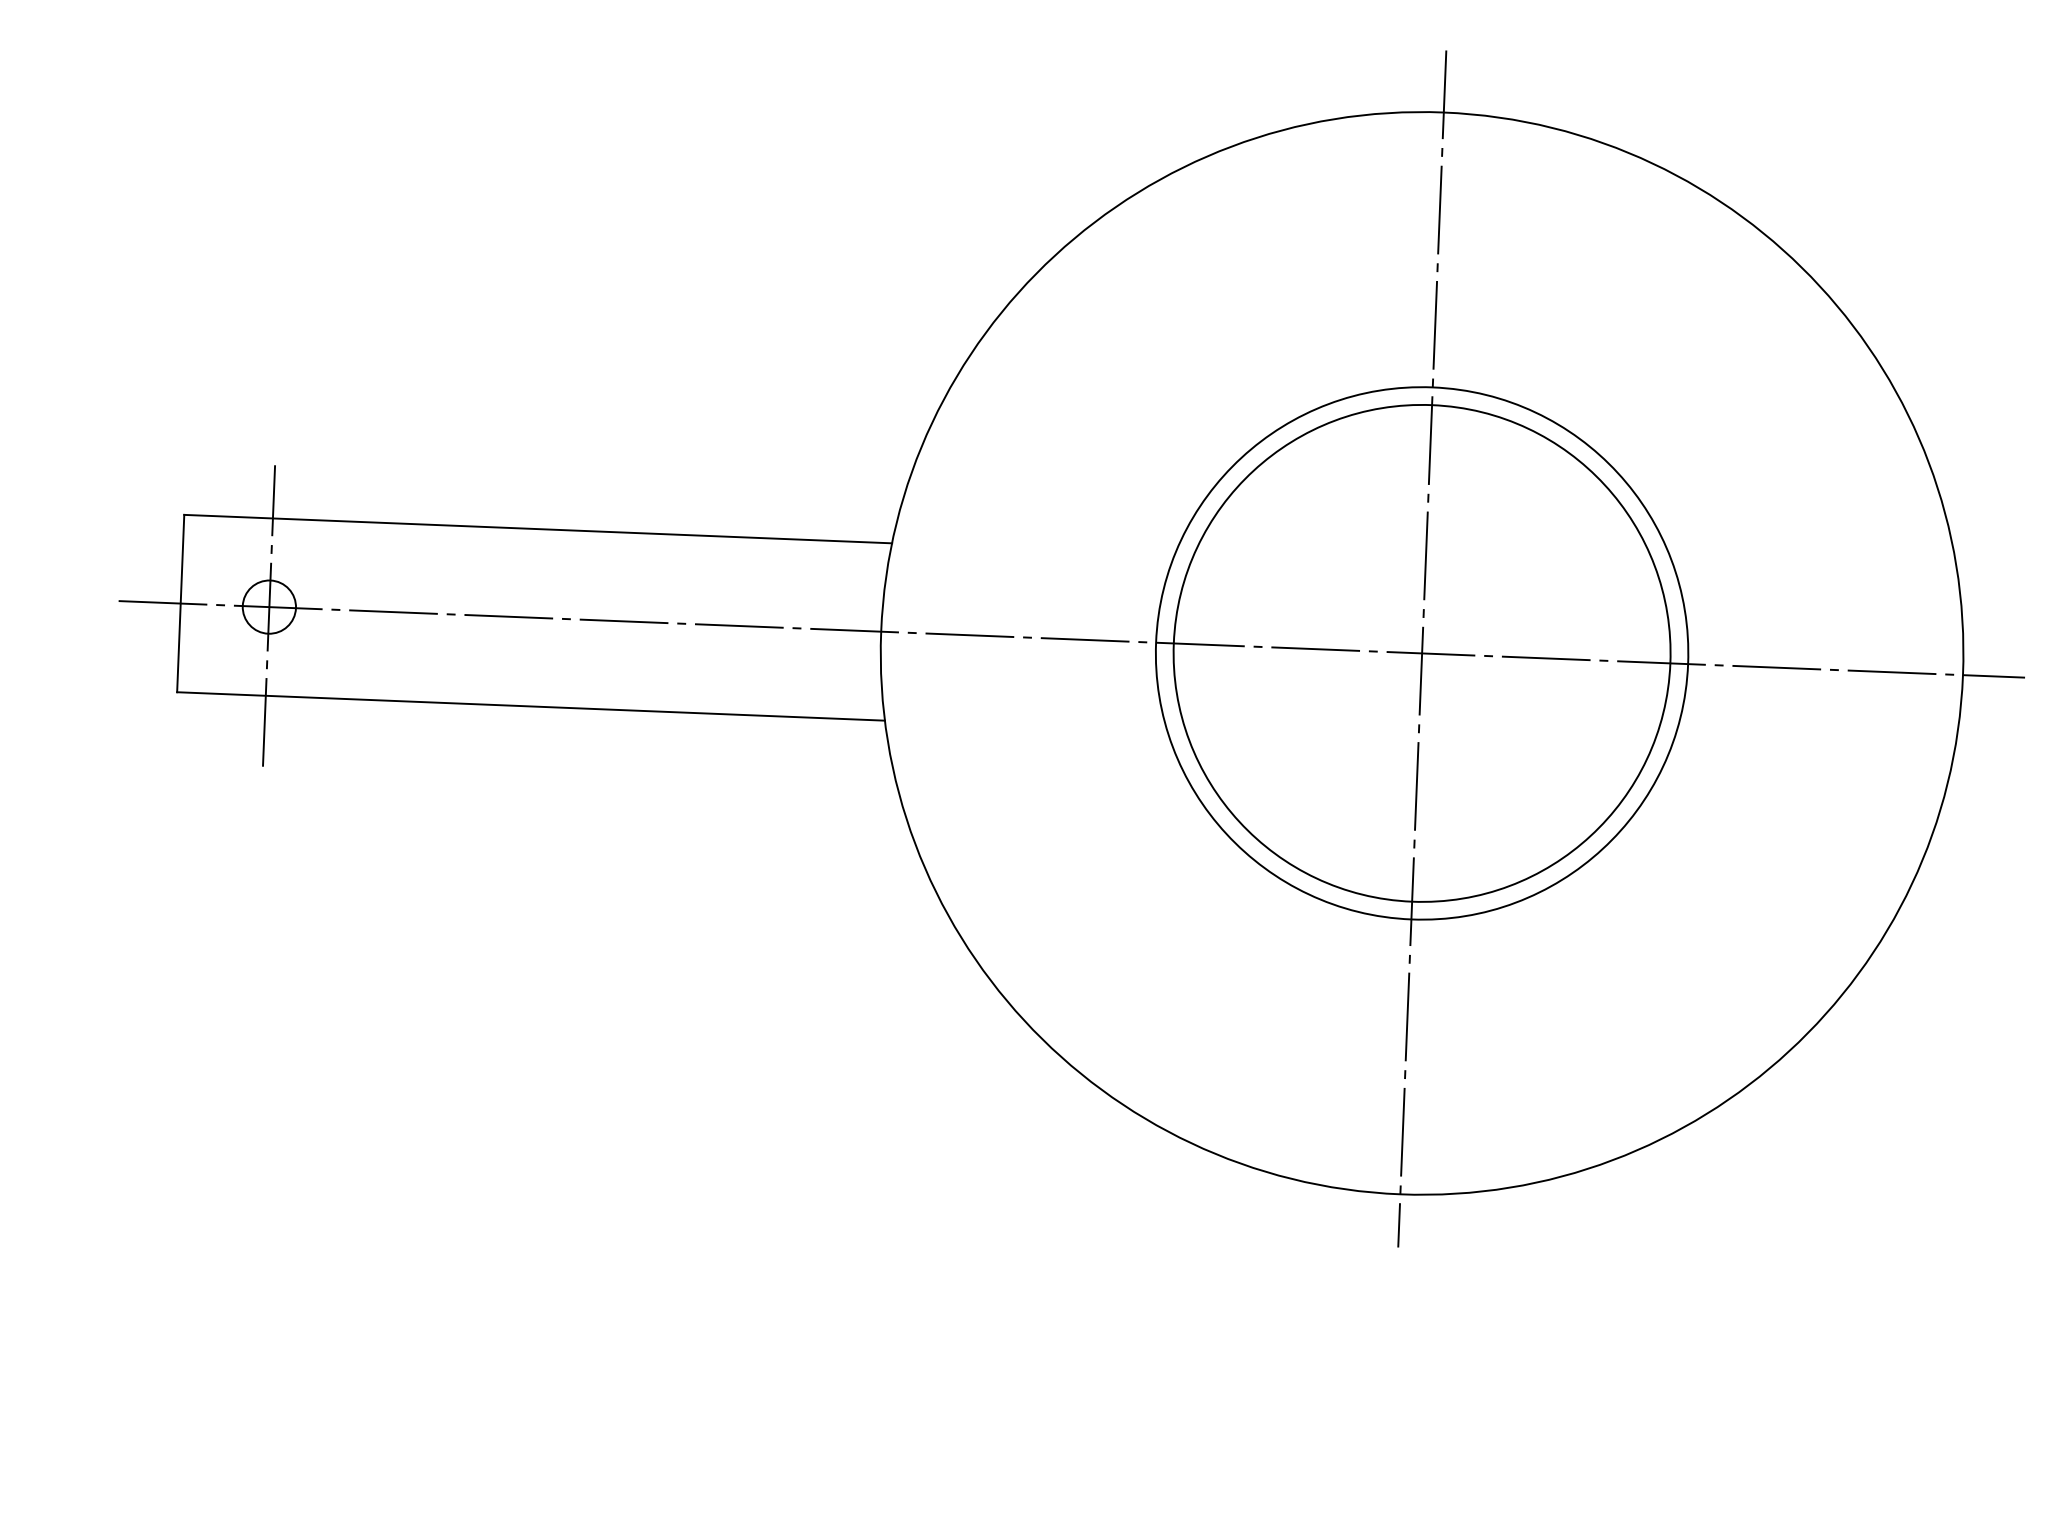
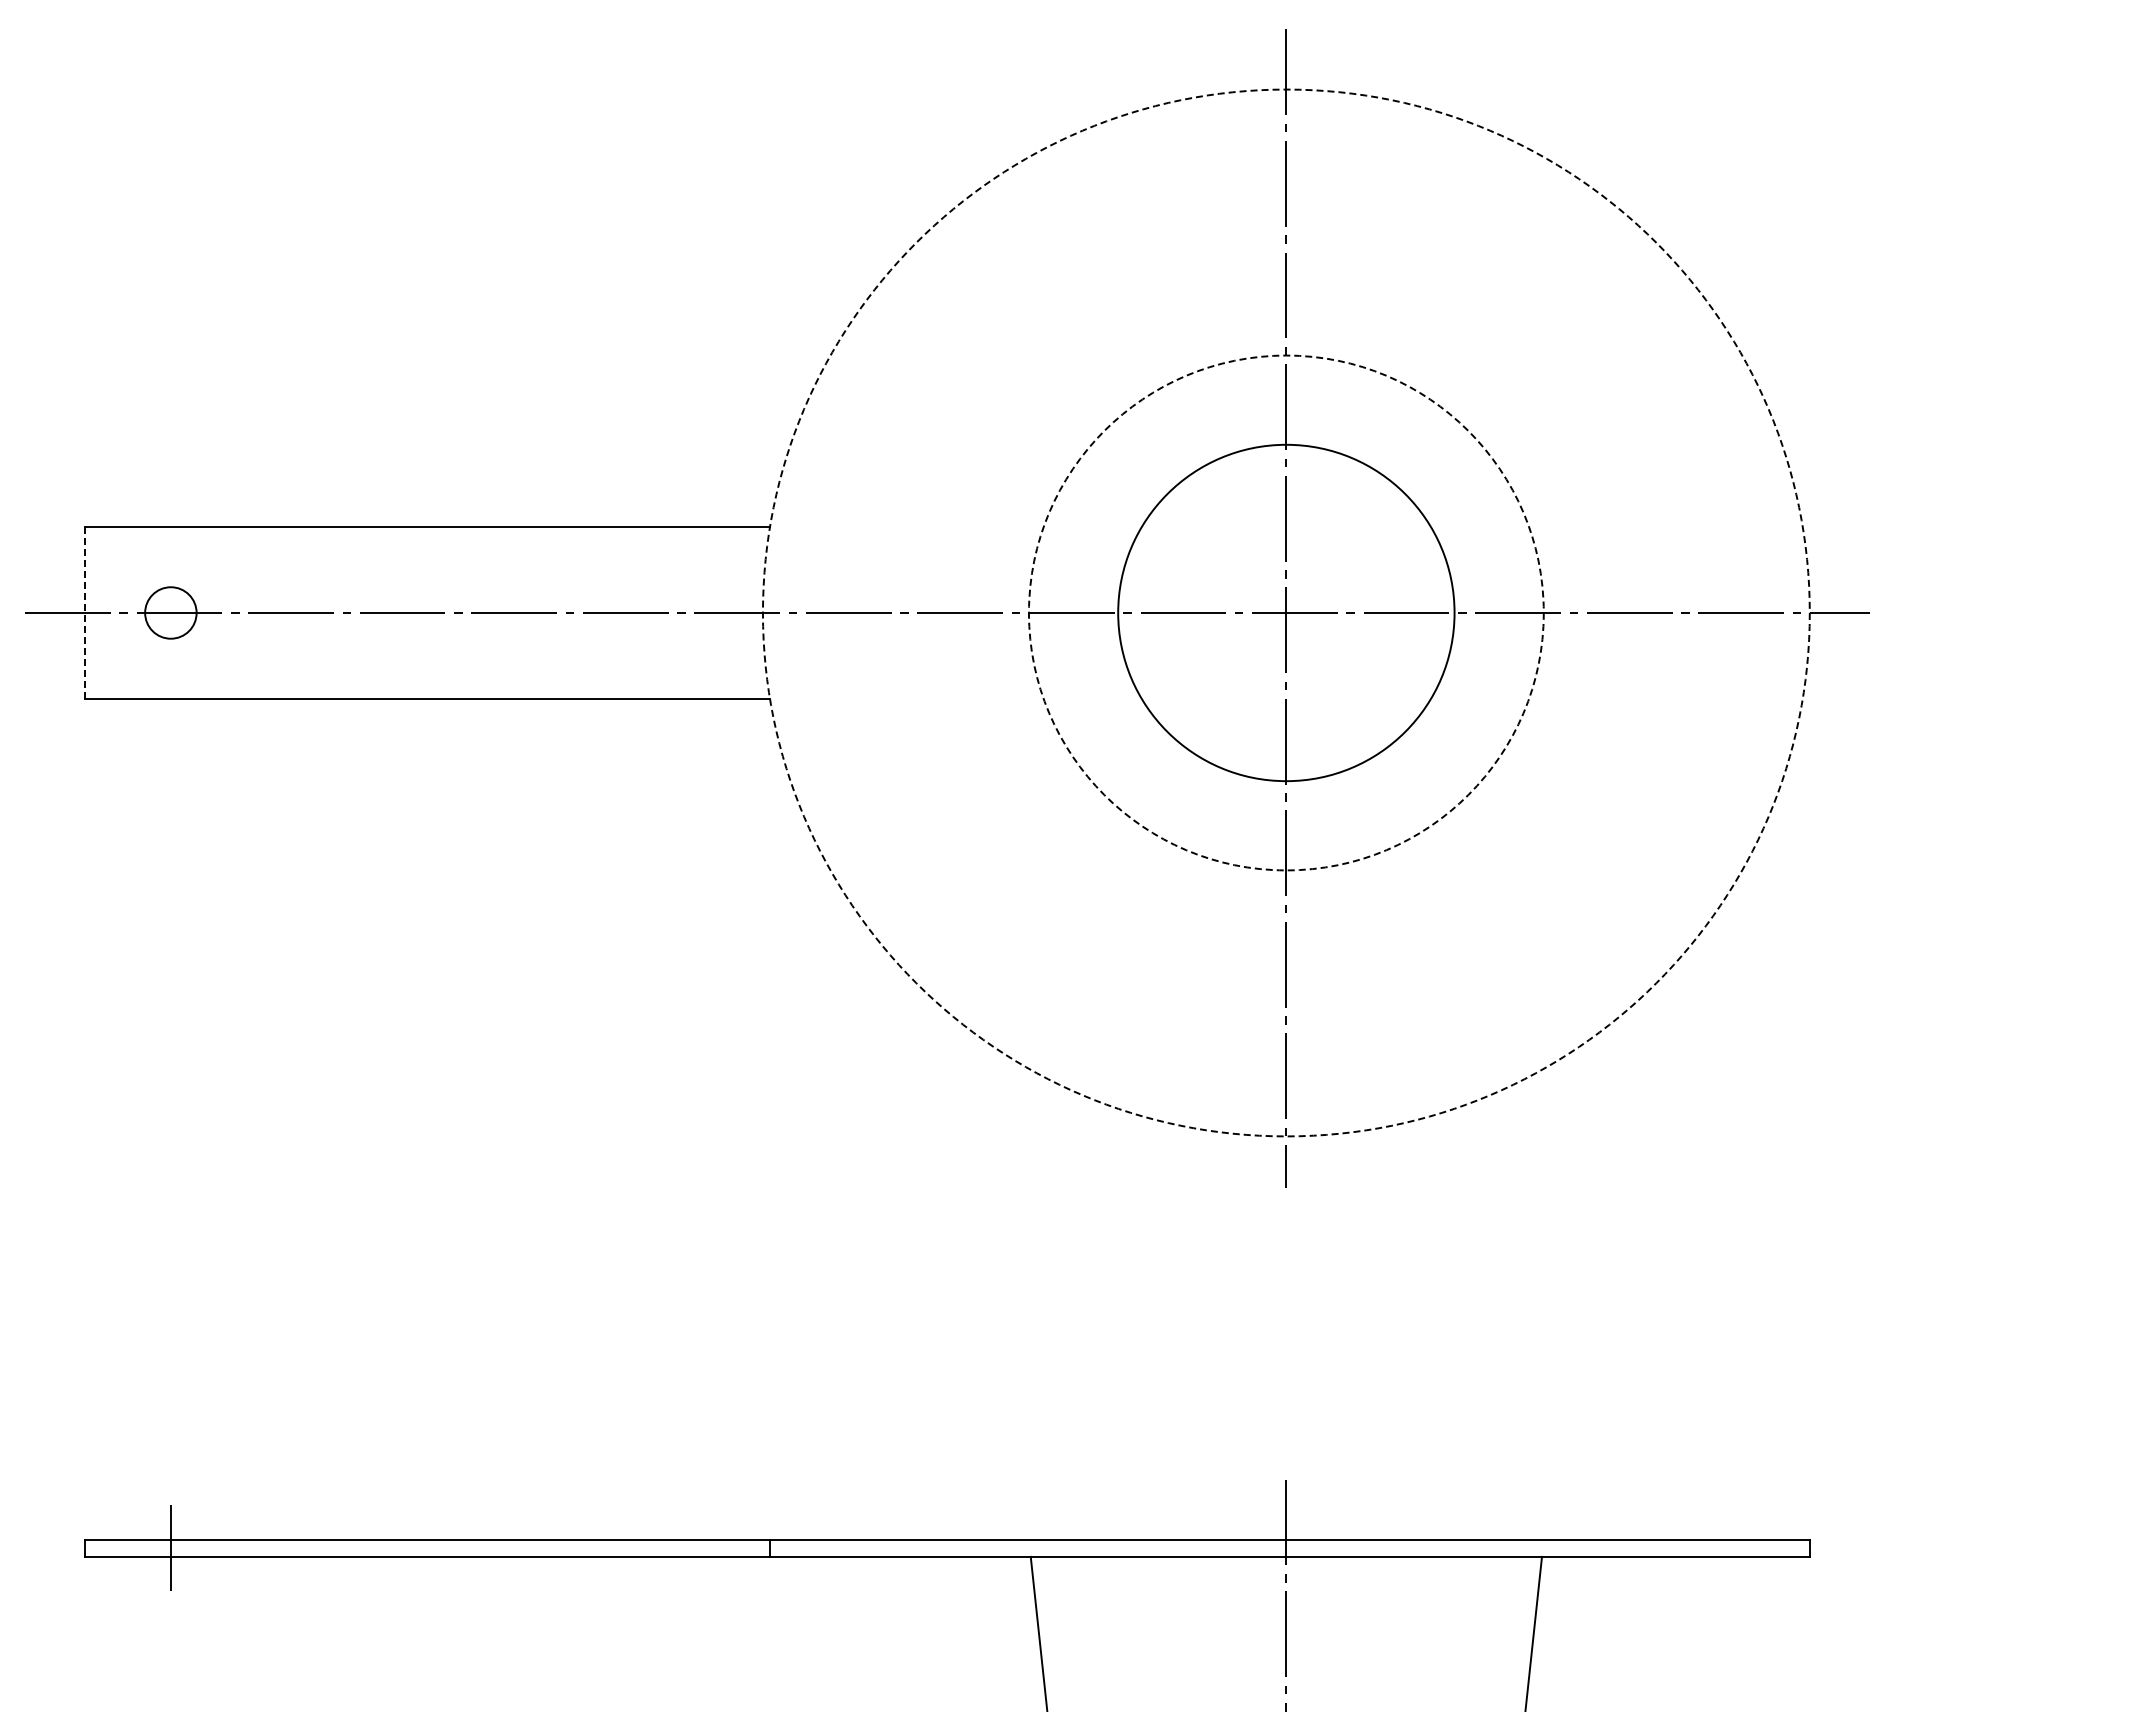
line: (181, 603) -> (85, 612), solid -> dashed
line: (268, 615) -> (170, 621), removed
circle: (1421, 652) -> (1285, 612), solid -> dashed
circle: (1421, 652) -> (1285, 612), solid -> dashed
circle: (1422, 652) -> (1286, 612), size x0.7

